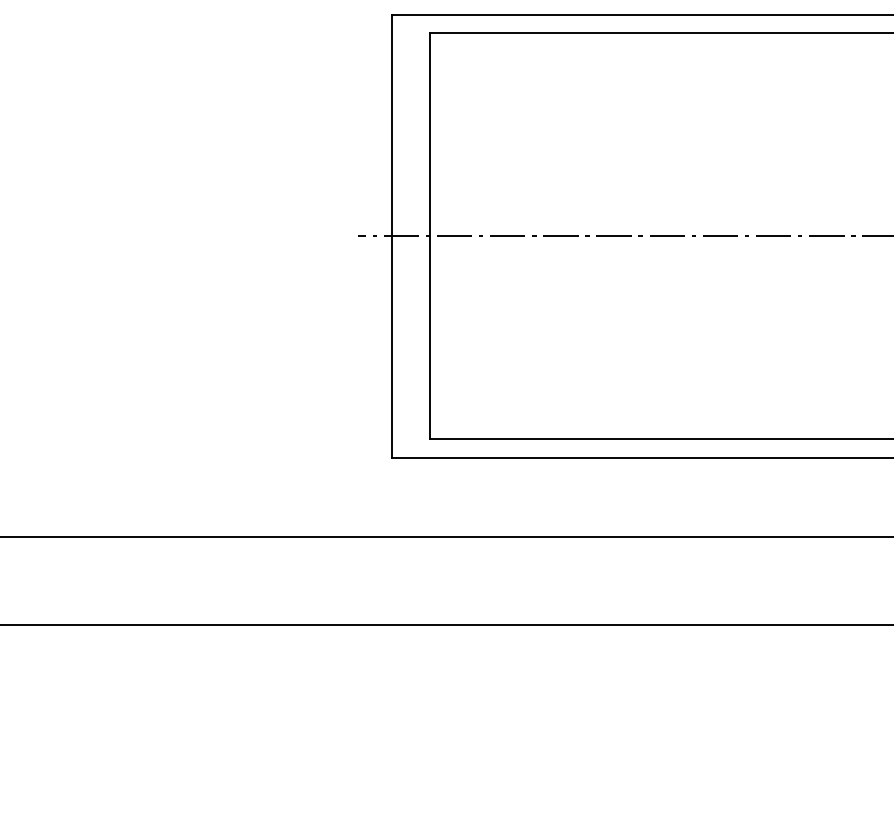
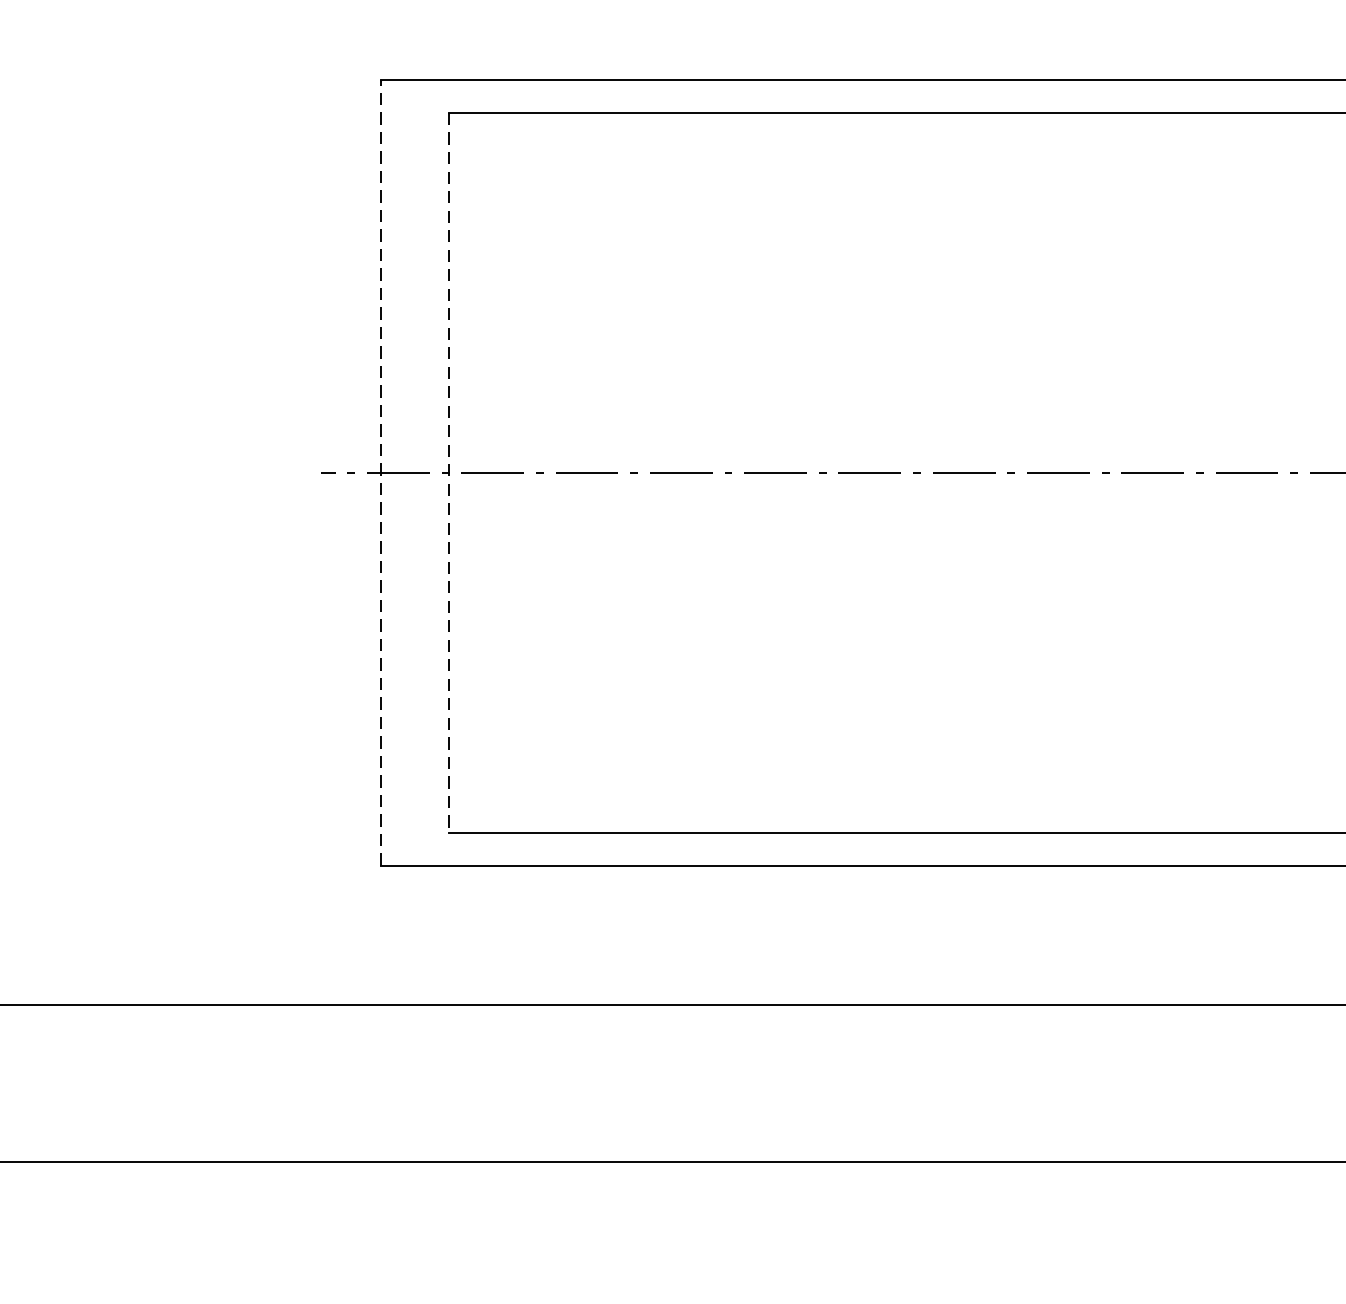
line: (391, 236) -> (380, 473), solid -> dashed
line: (429, 236) -> (448, 473), solid -> dashed

